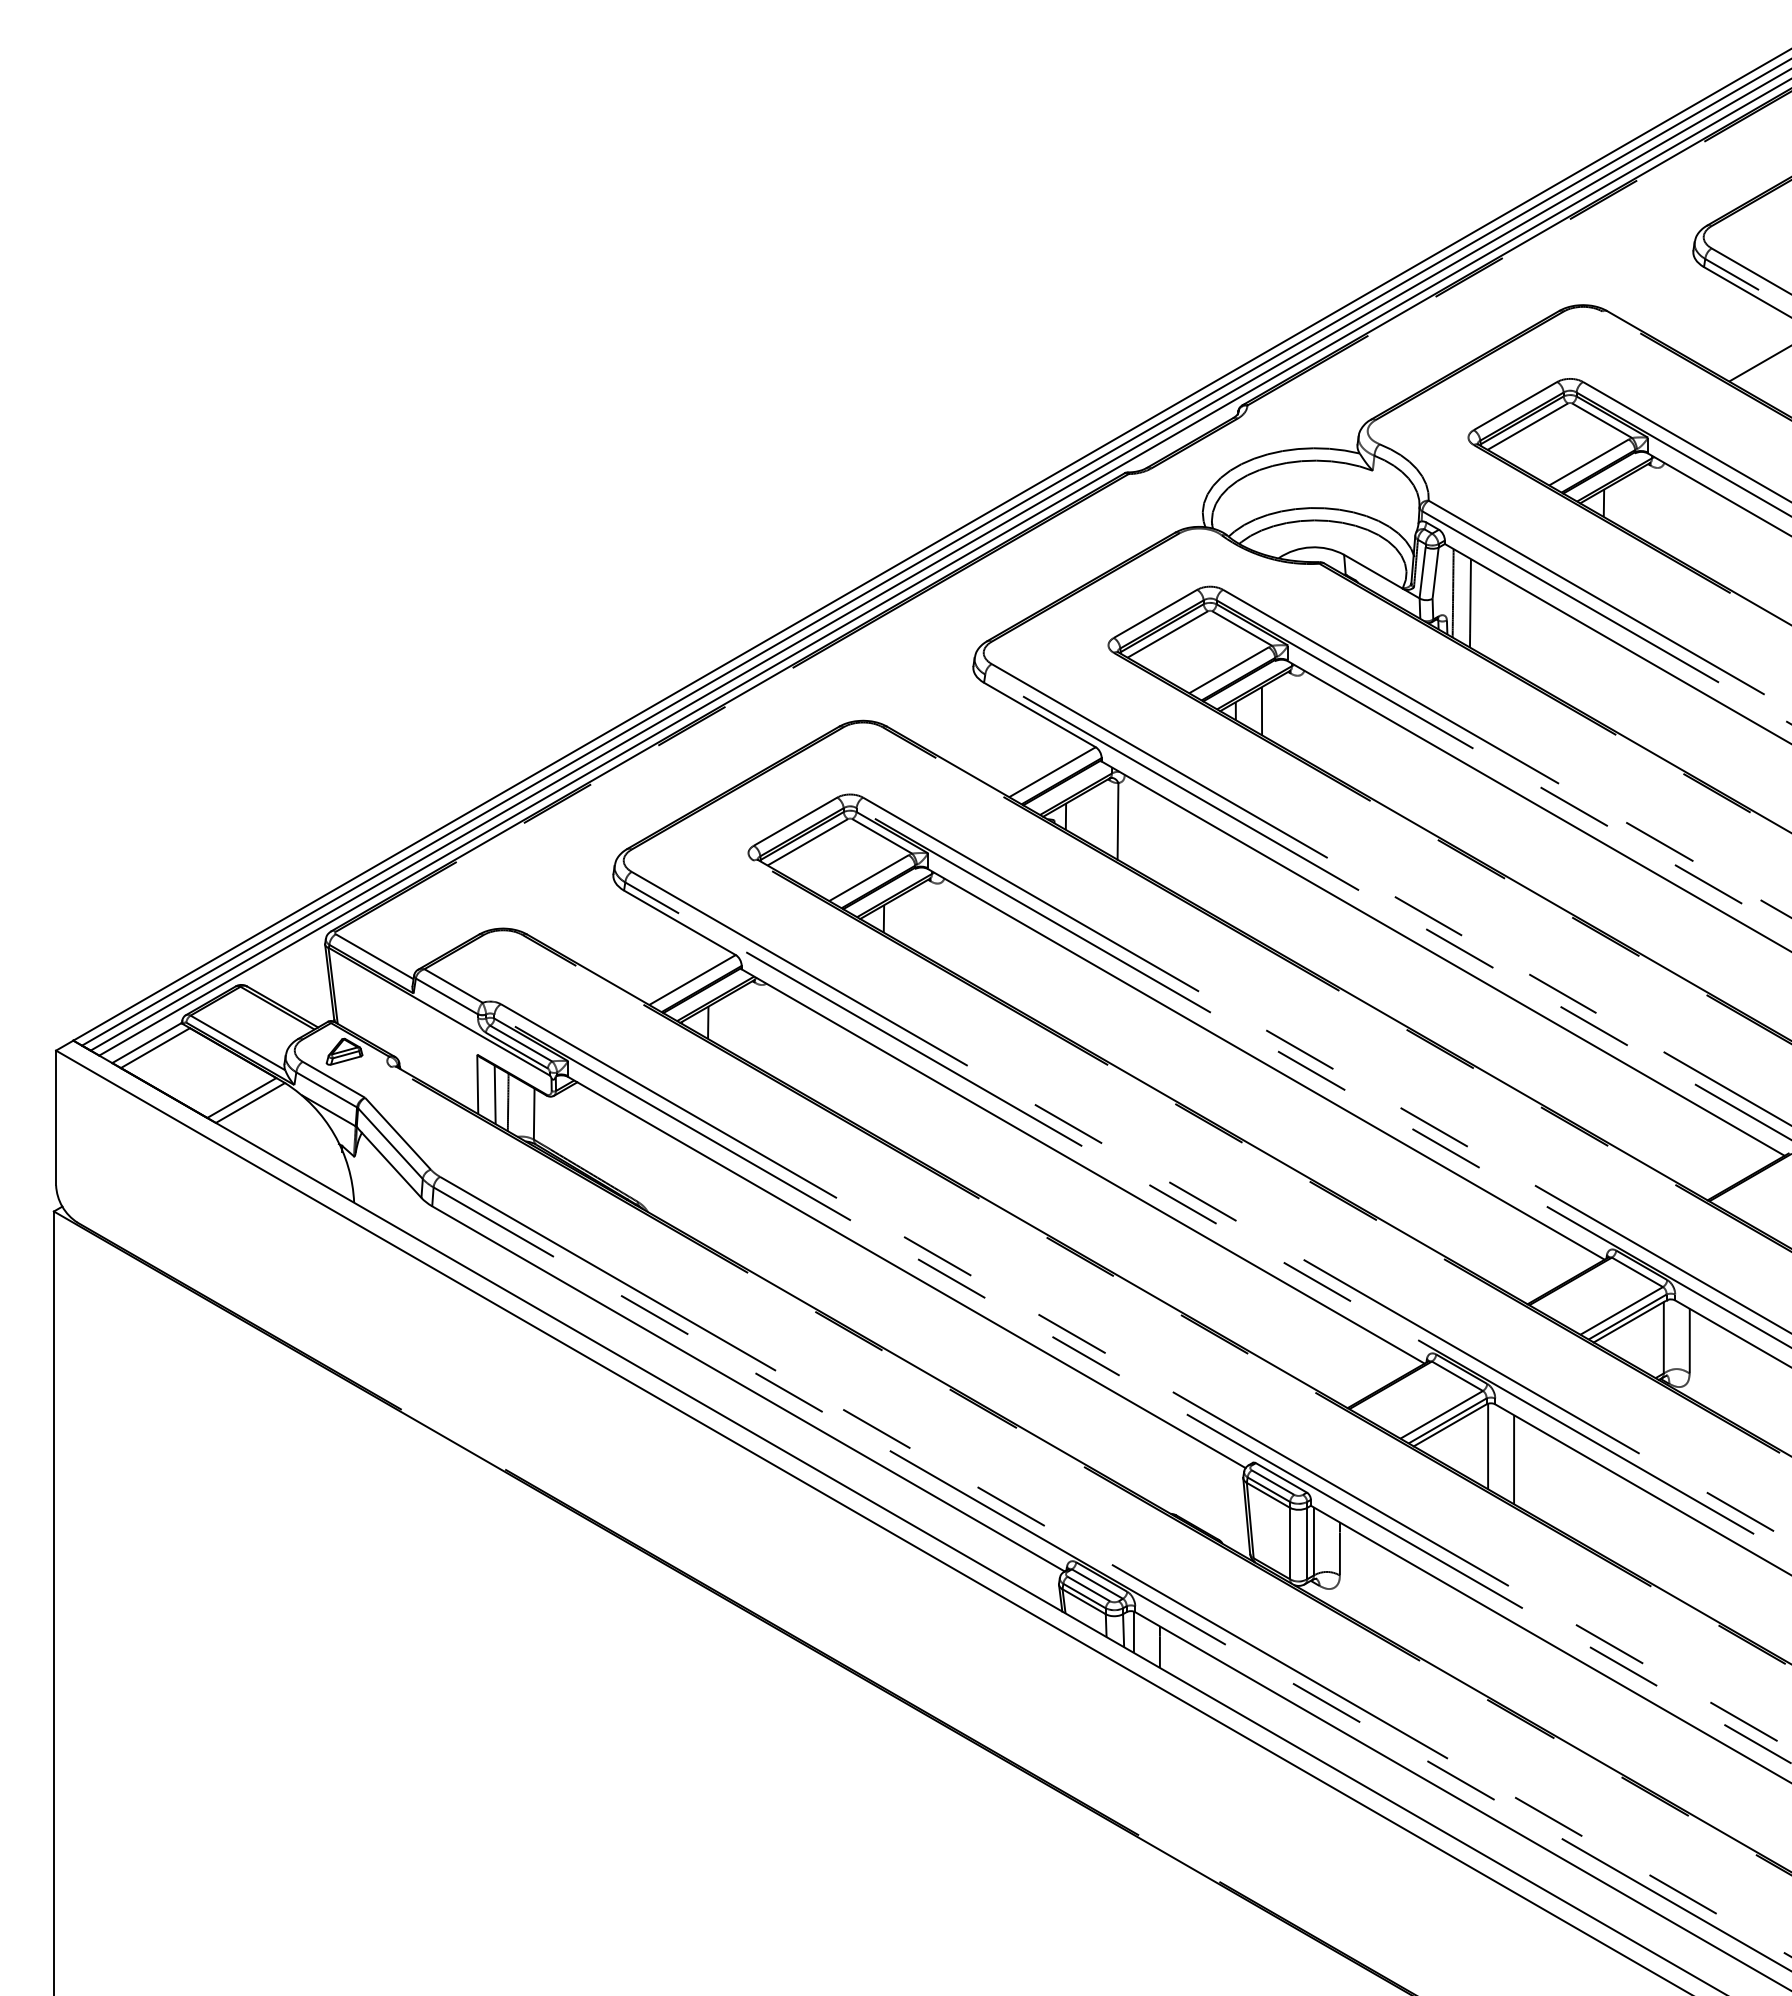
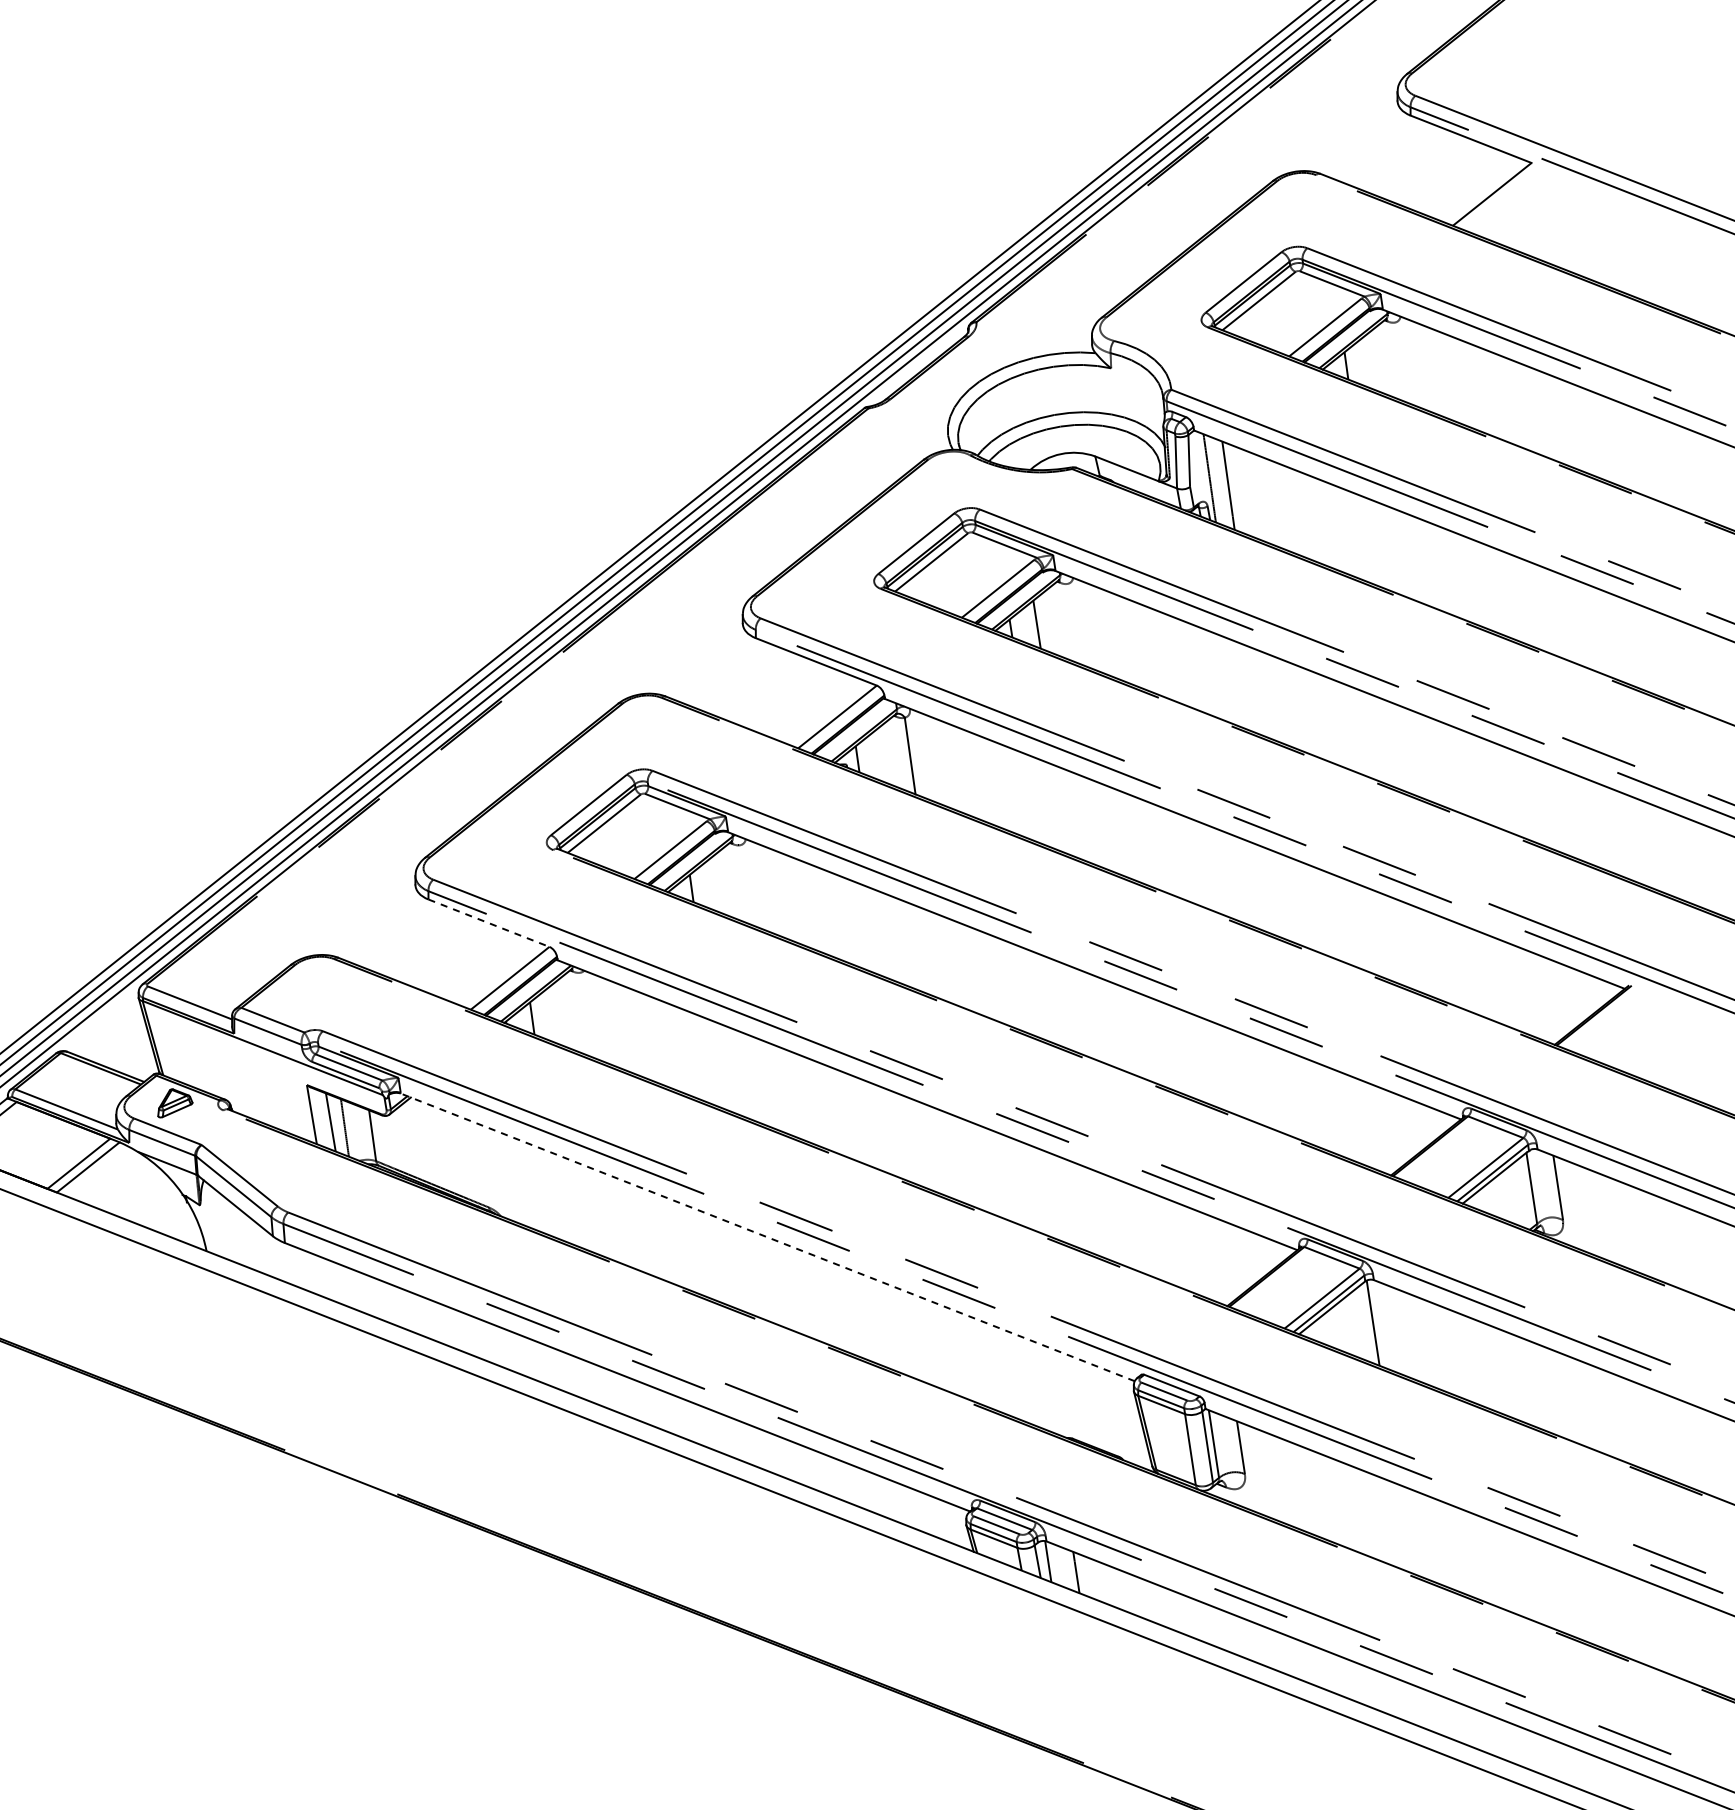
line: (680, 923) -> (489, 923), solid -> dashed
line: (906, 1272) -> (767, 1237), solid -> dashed
line: (1514, 1459) -> (1401, 1332), removed

